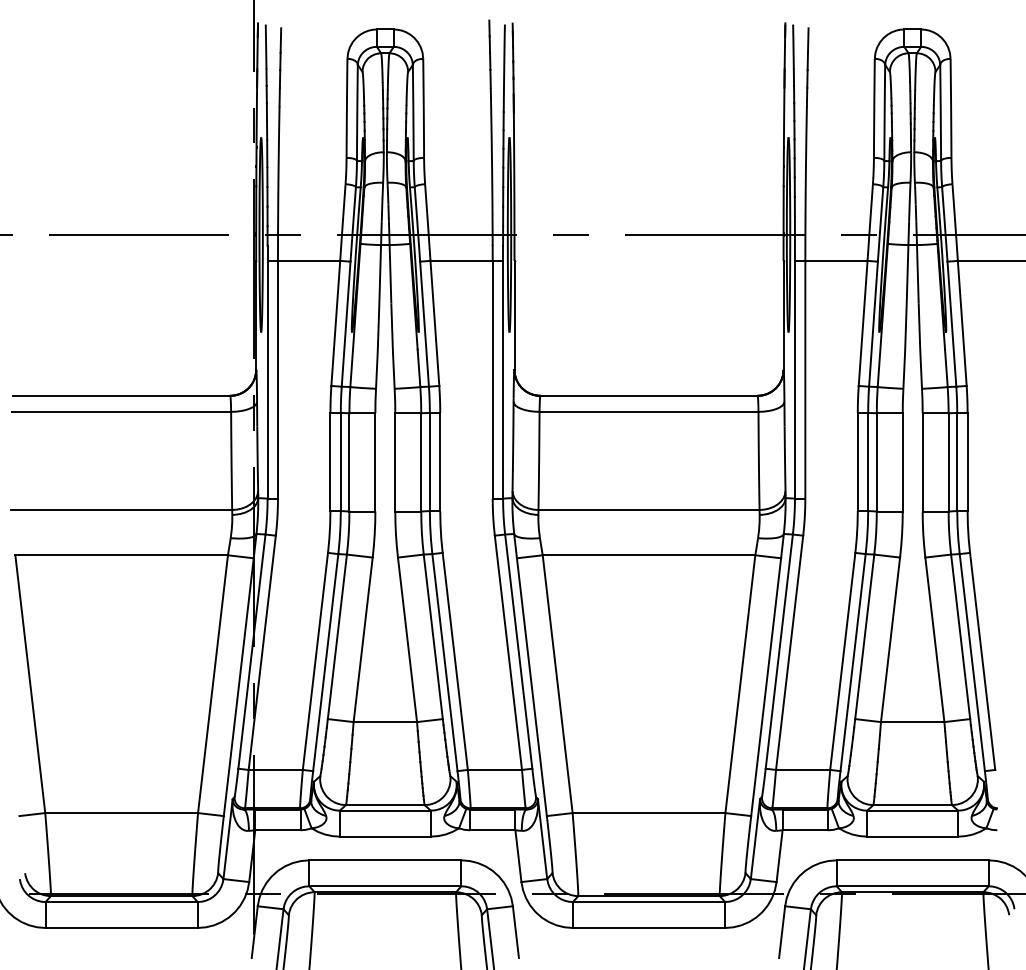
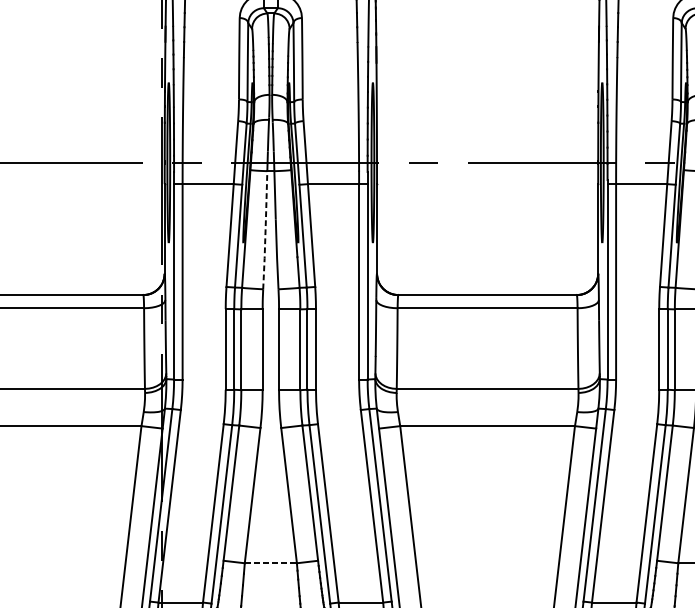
line: (378, 316) -> (265, 229), solid -> dashed
line: (385, 722) -> (270, 563), solid -> dashed

